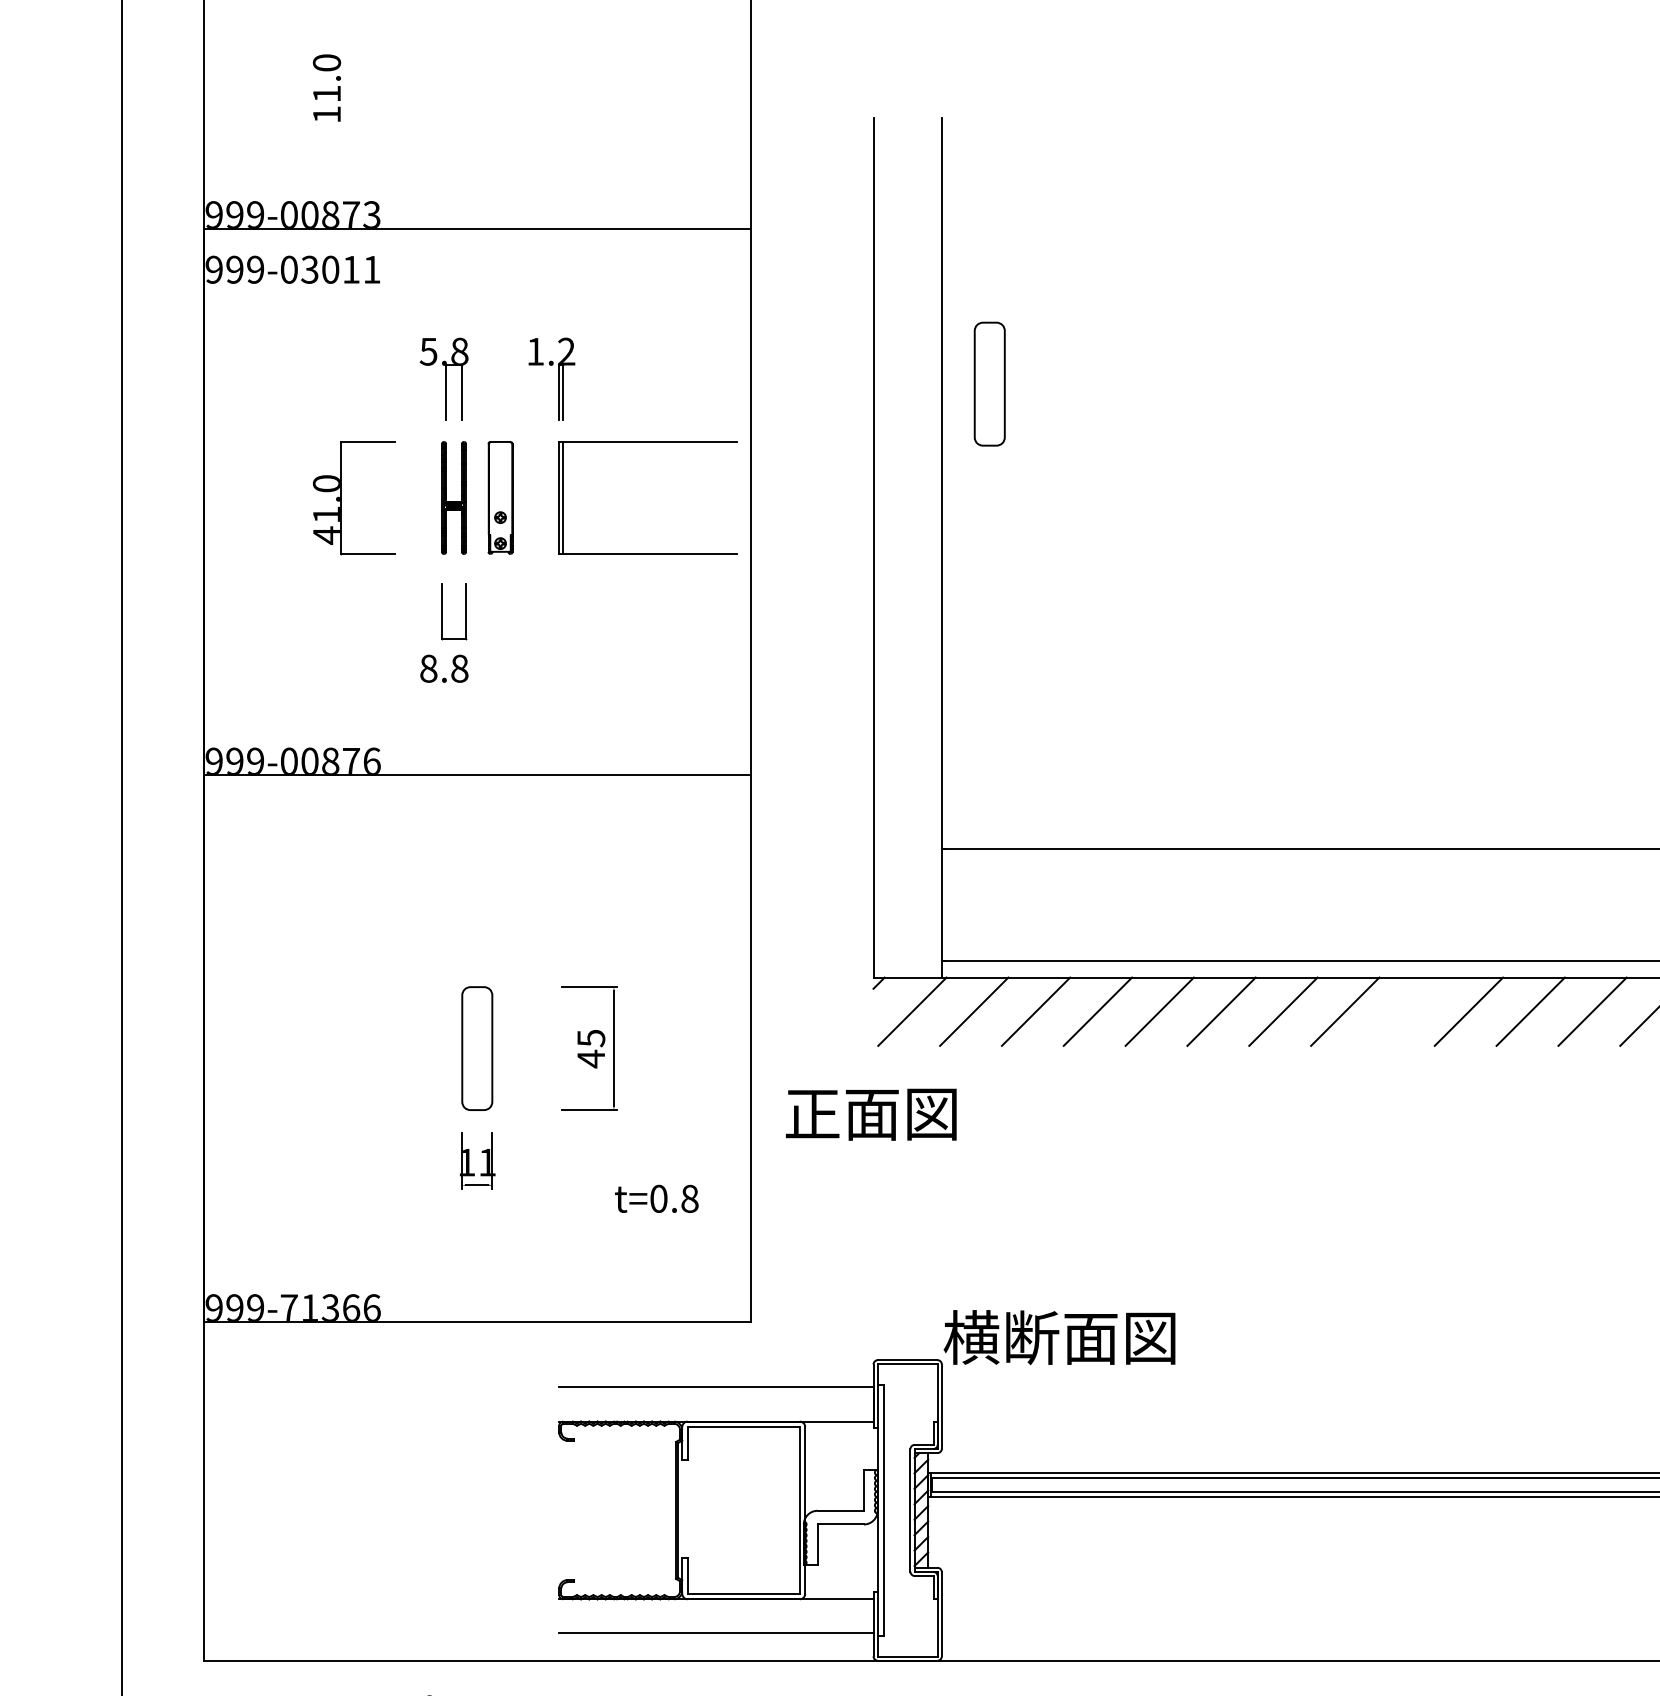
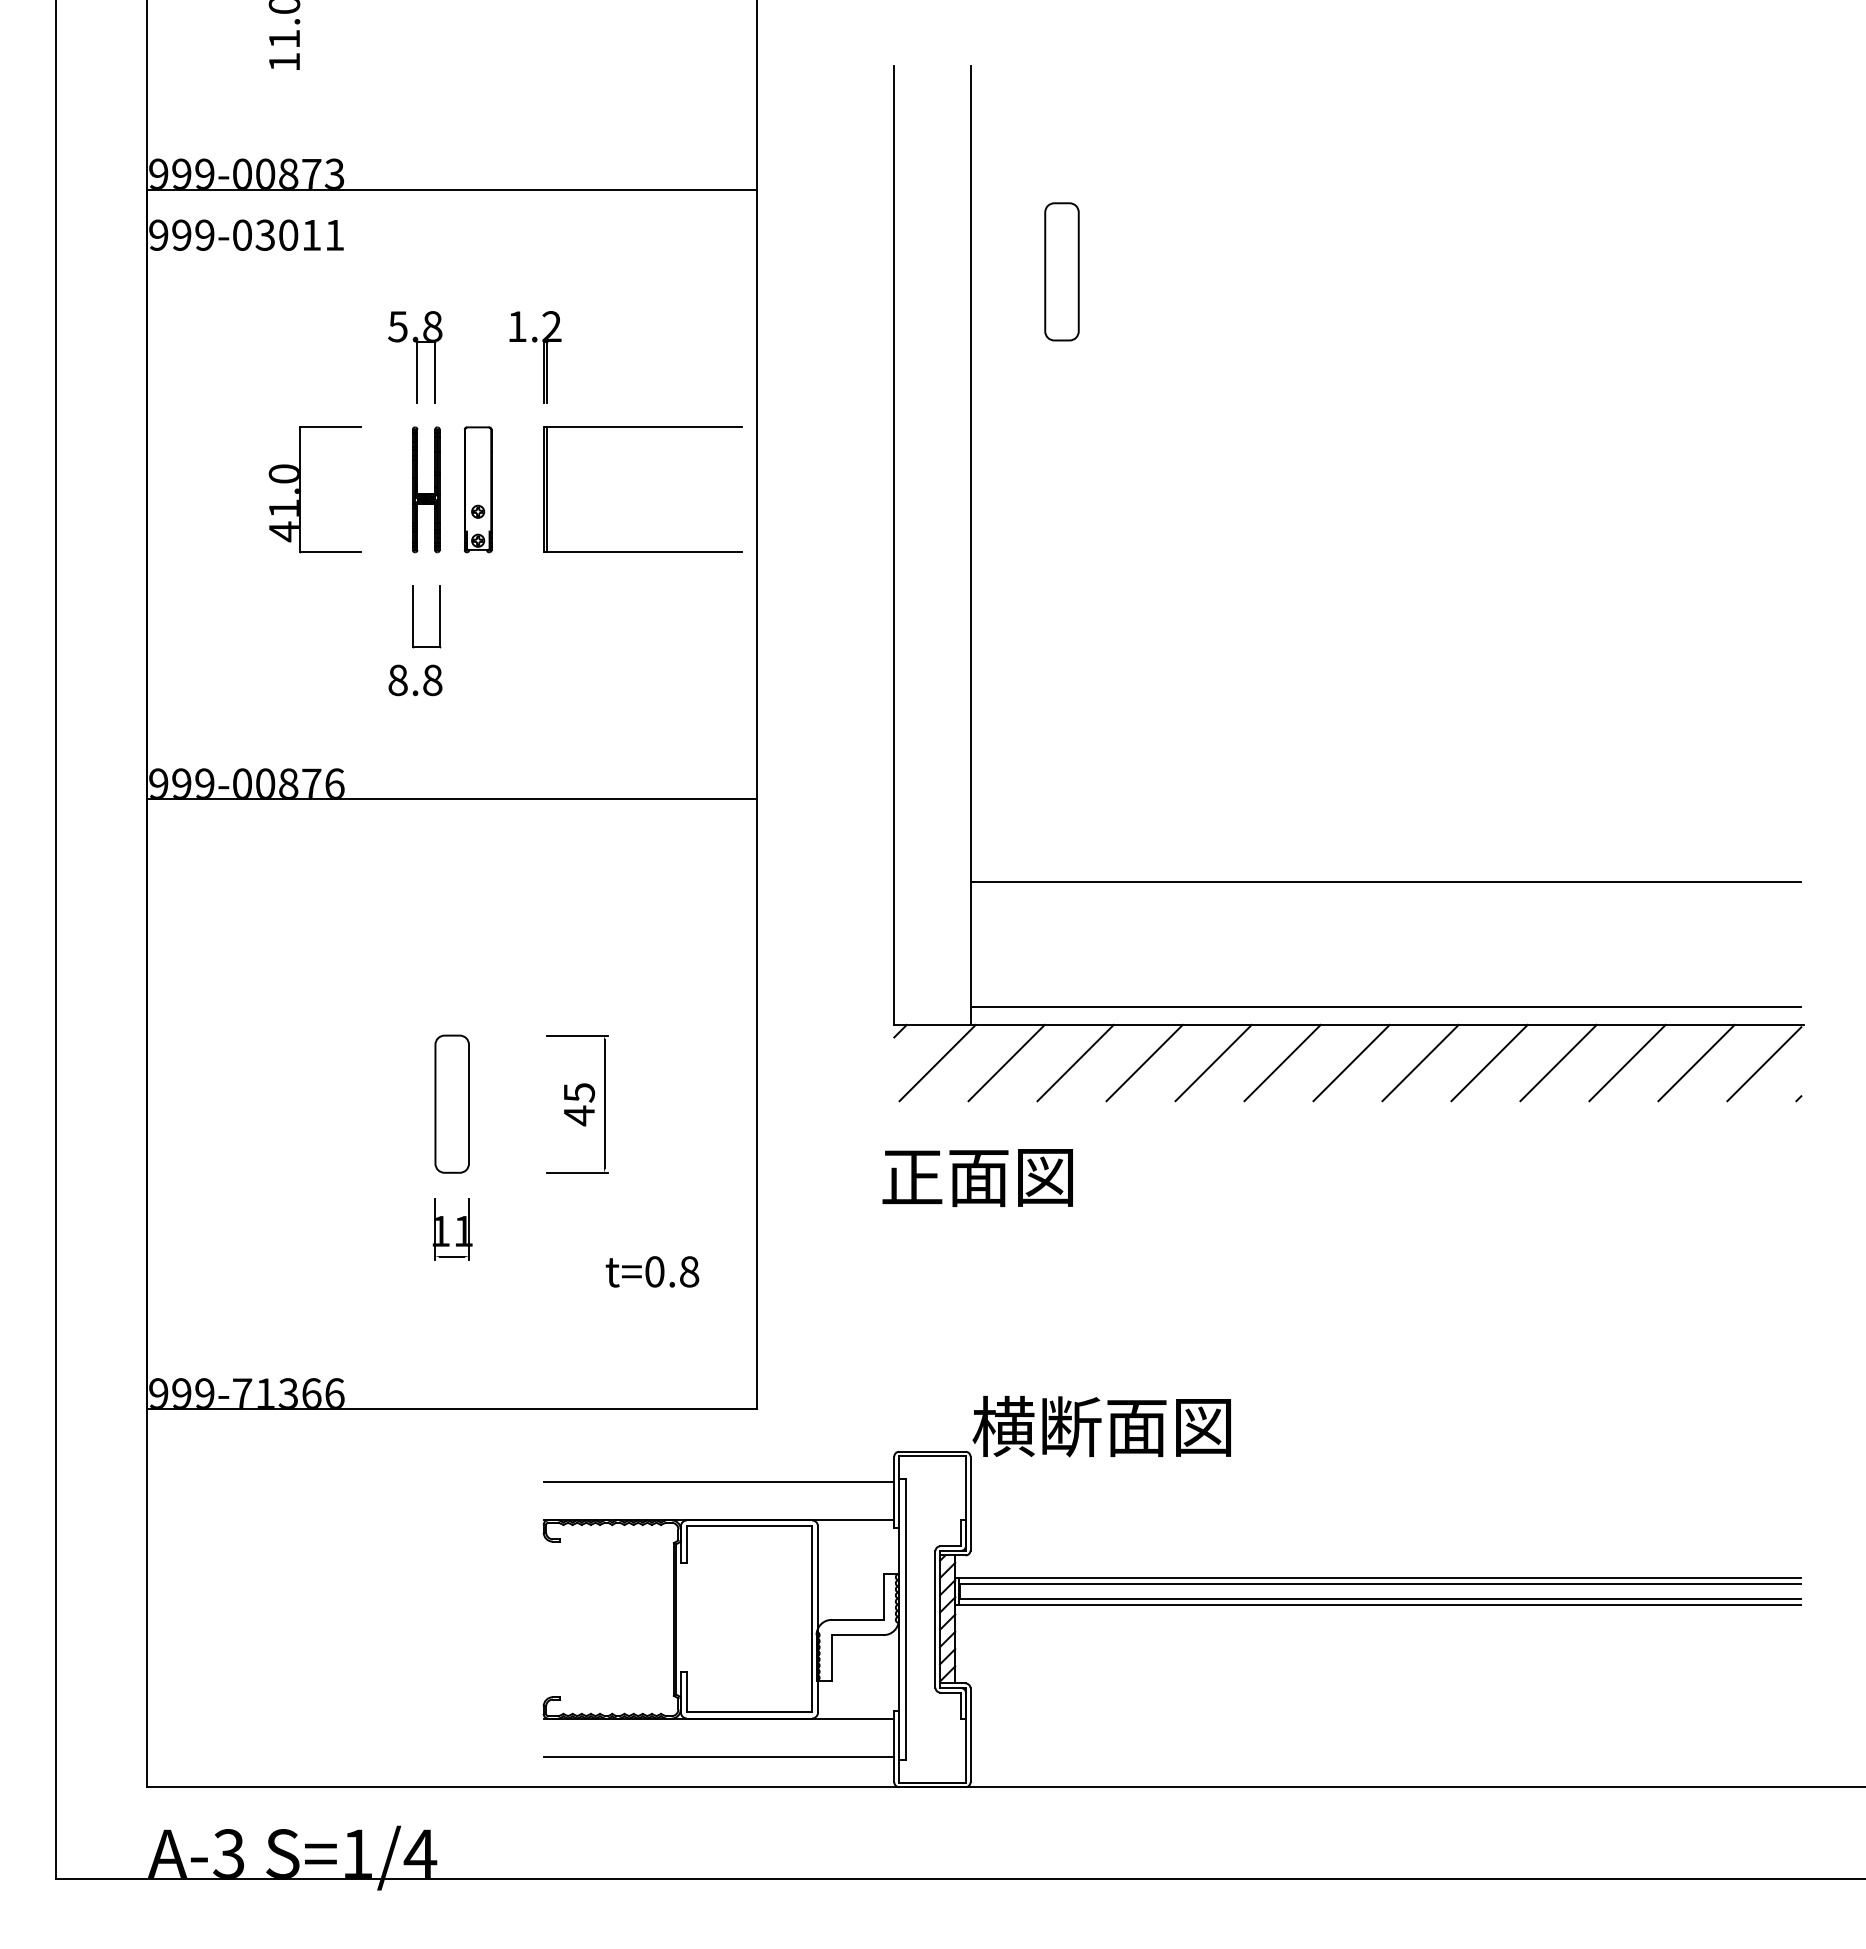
part: (989, 383) -> (1061, 271), moved
line: (1407, 1011) -> (1489, 1062), added
text: (871, 1114) -> (977, 1177), moved

